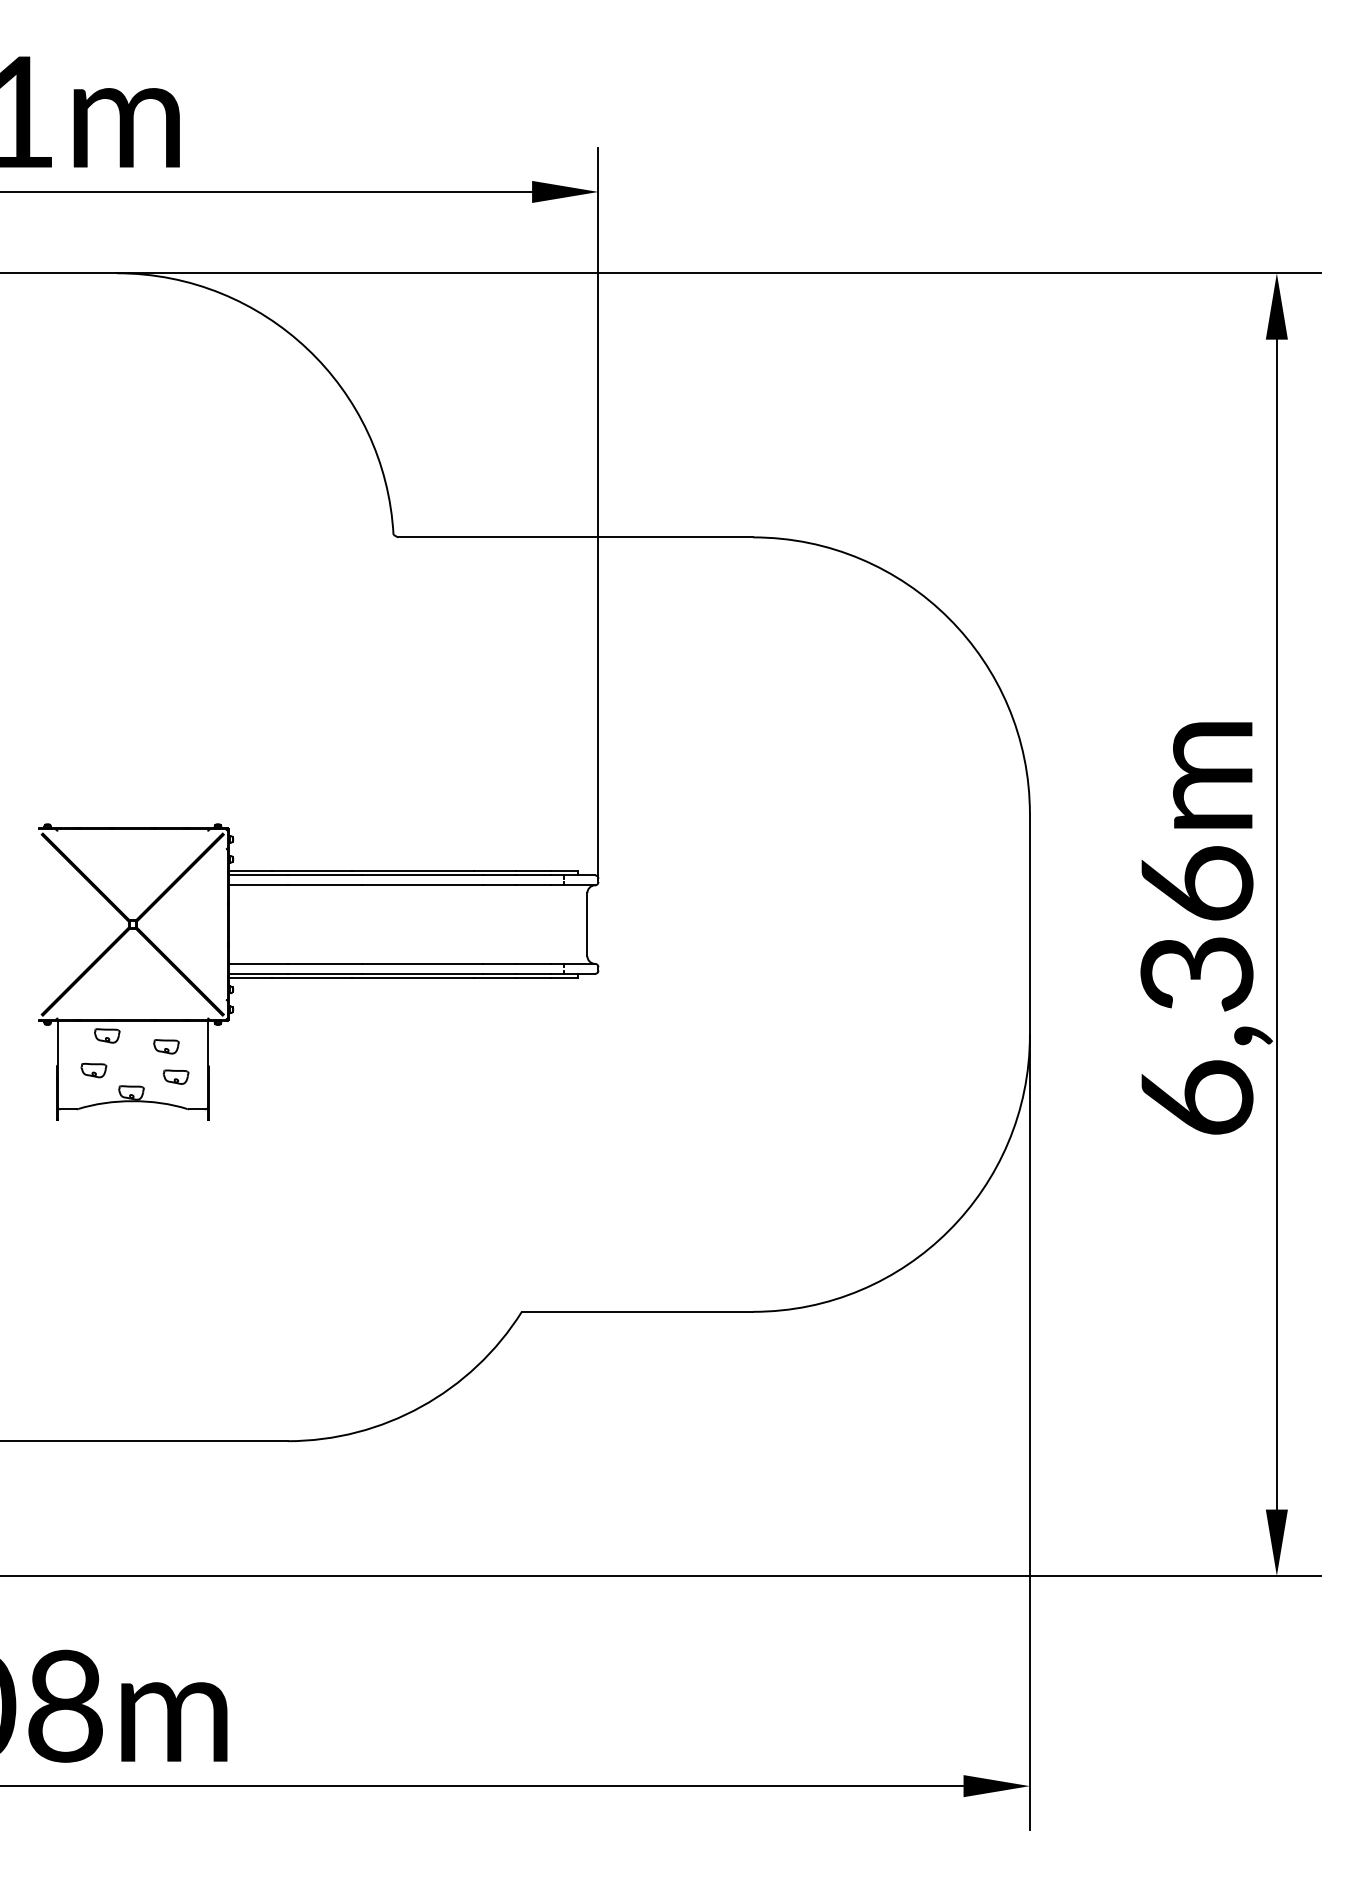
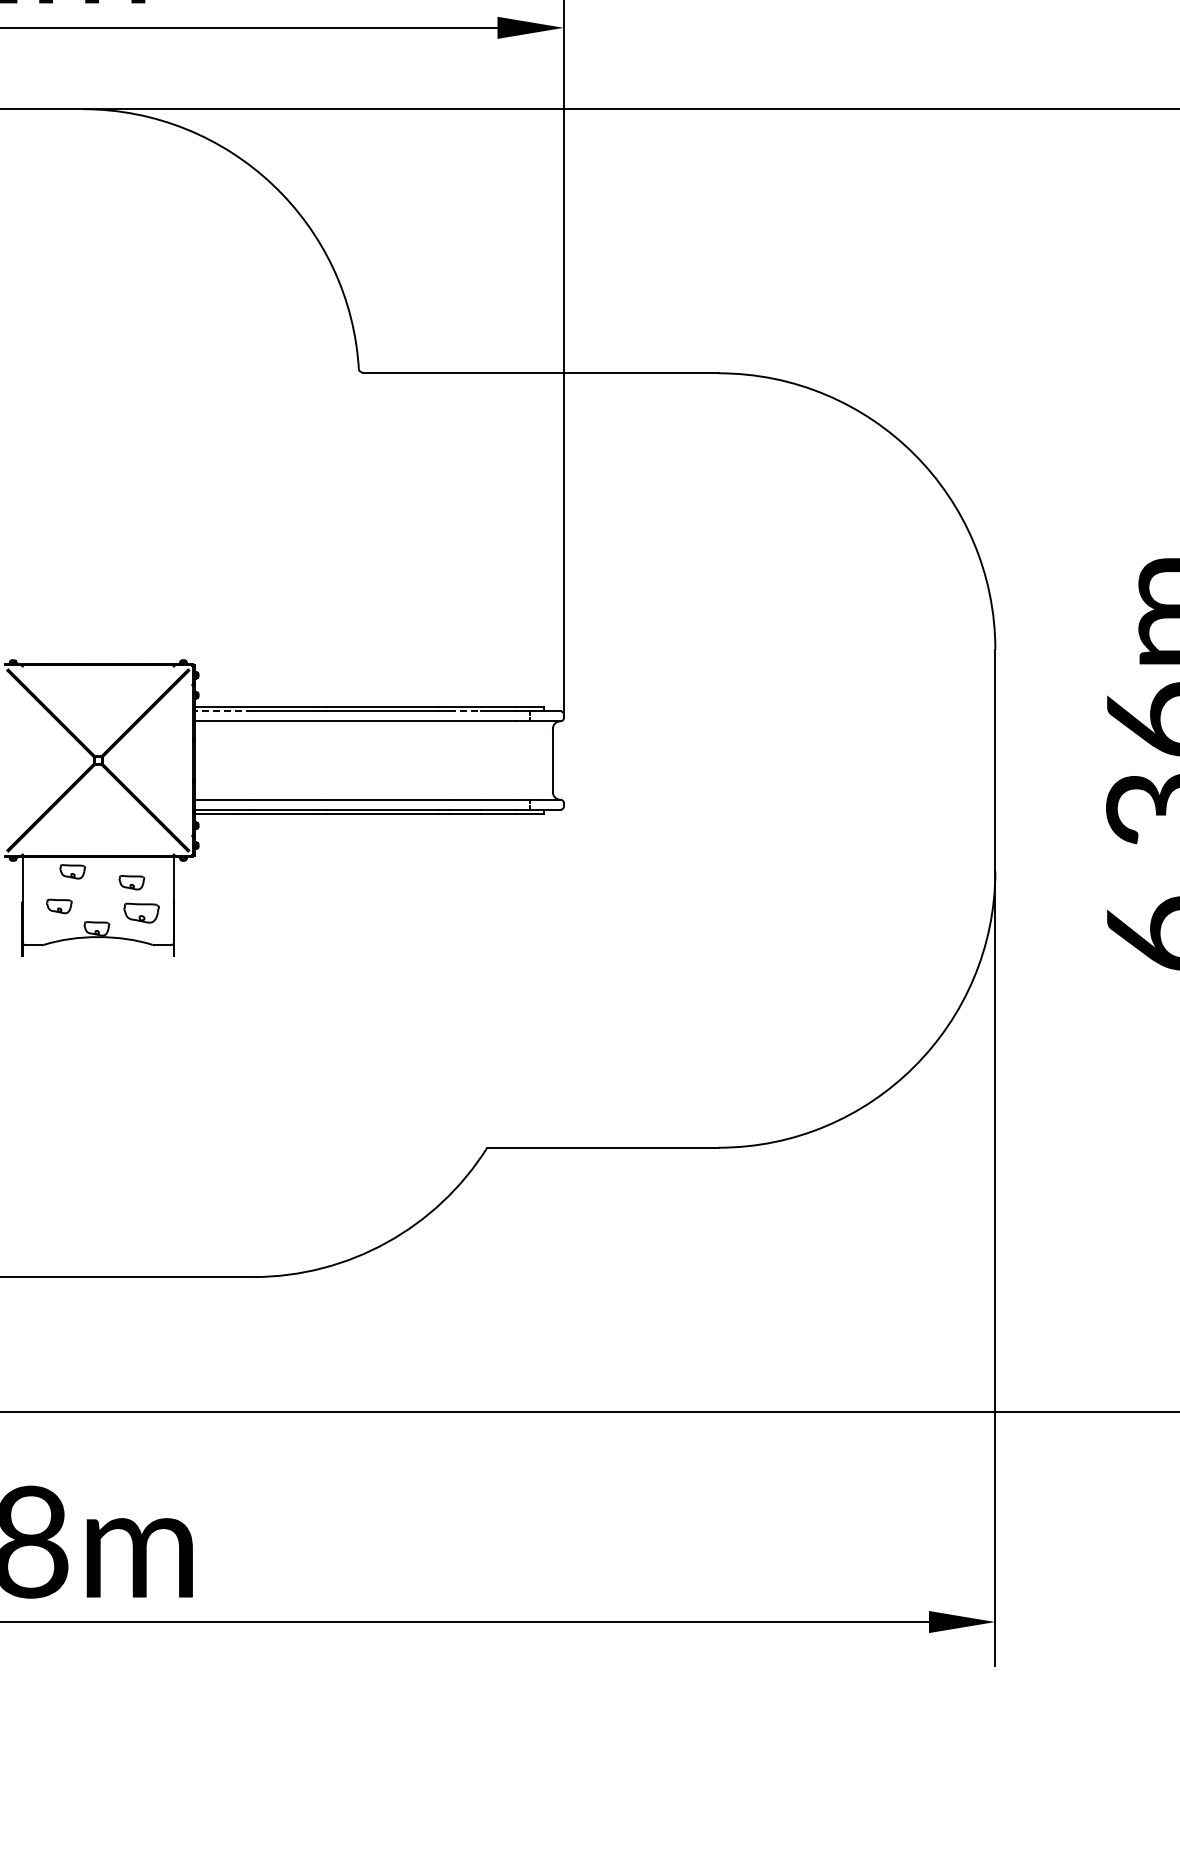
line: (258, 875) -> (223, 711), solid -> dashed
line: (499, 875) -> (464, 711), solid -> dashed
part: (175, 1076) -> (140, 912), size x1.4

